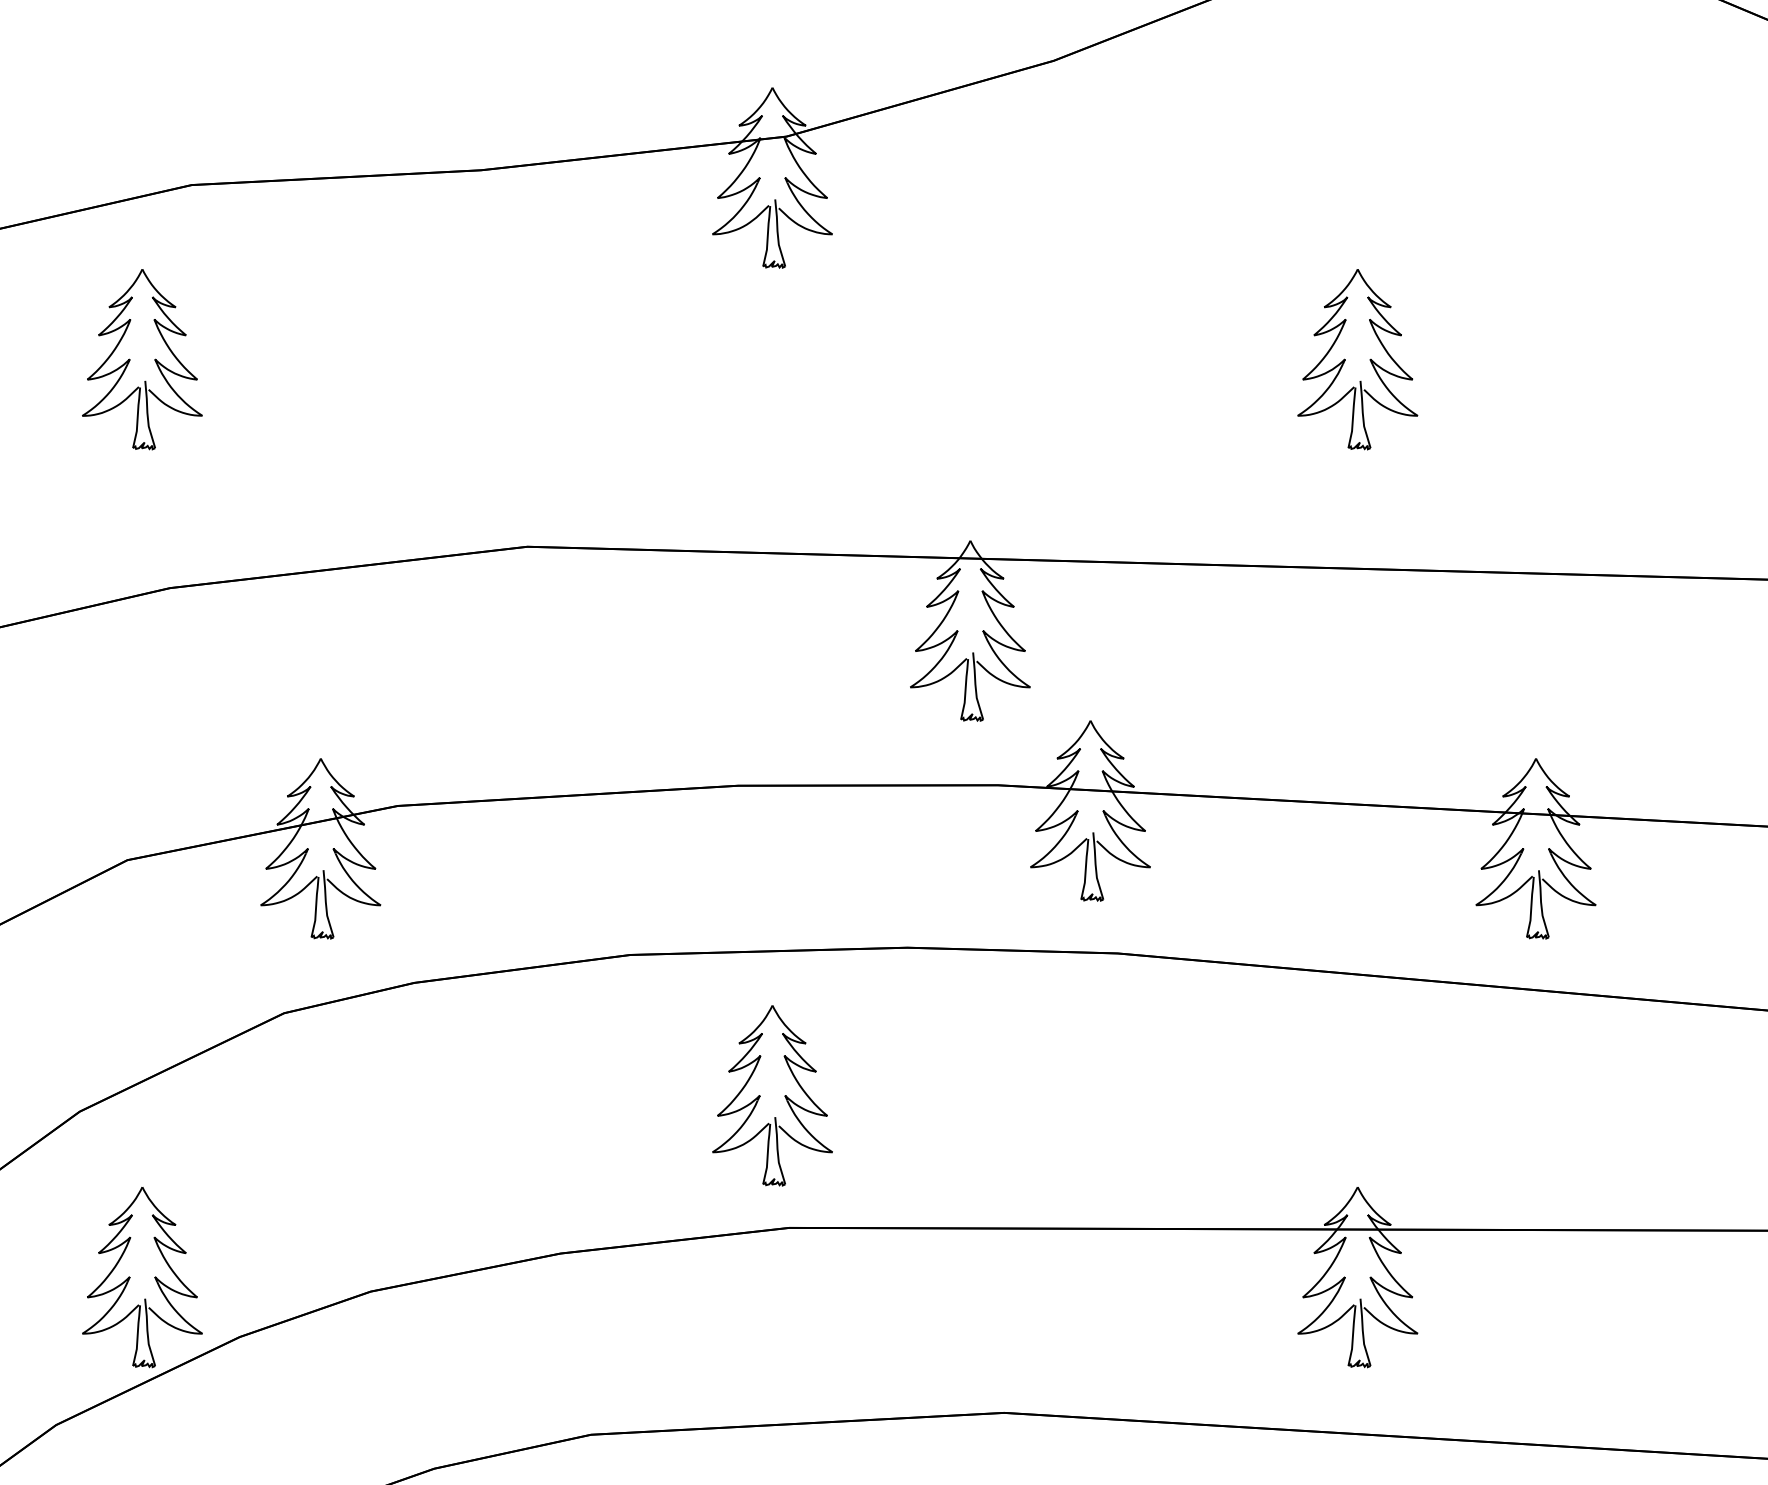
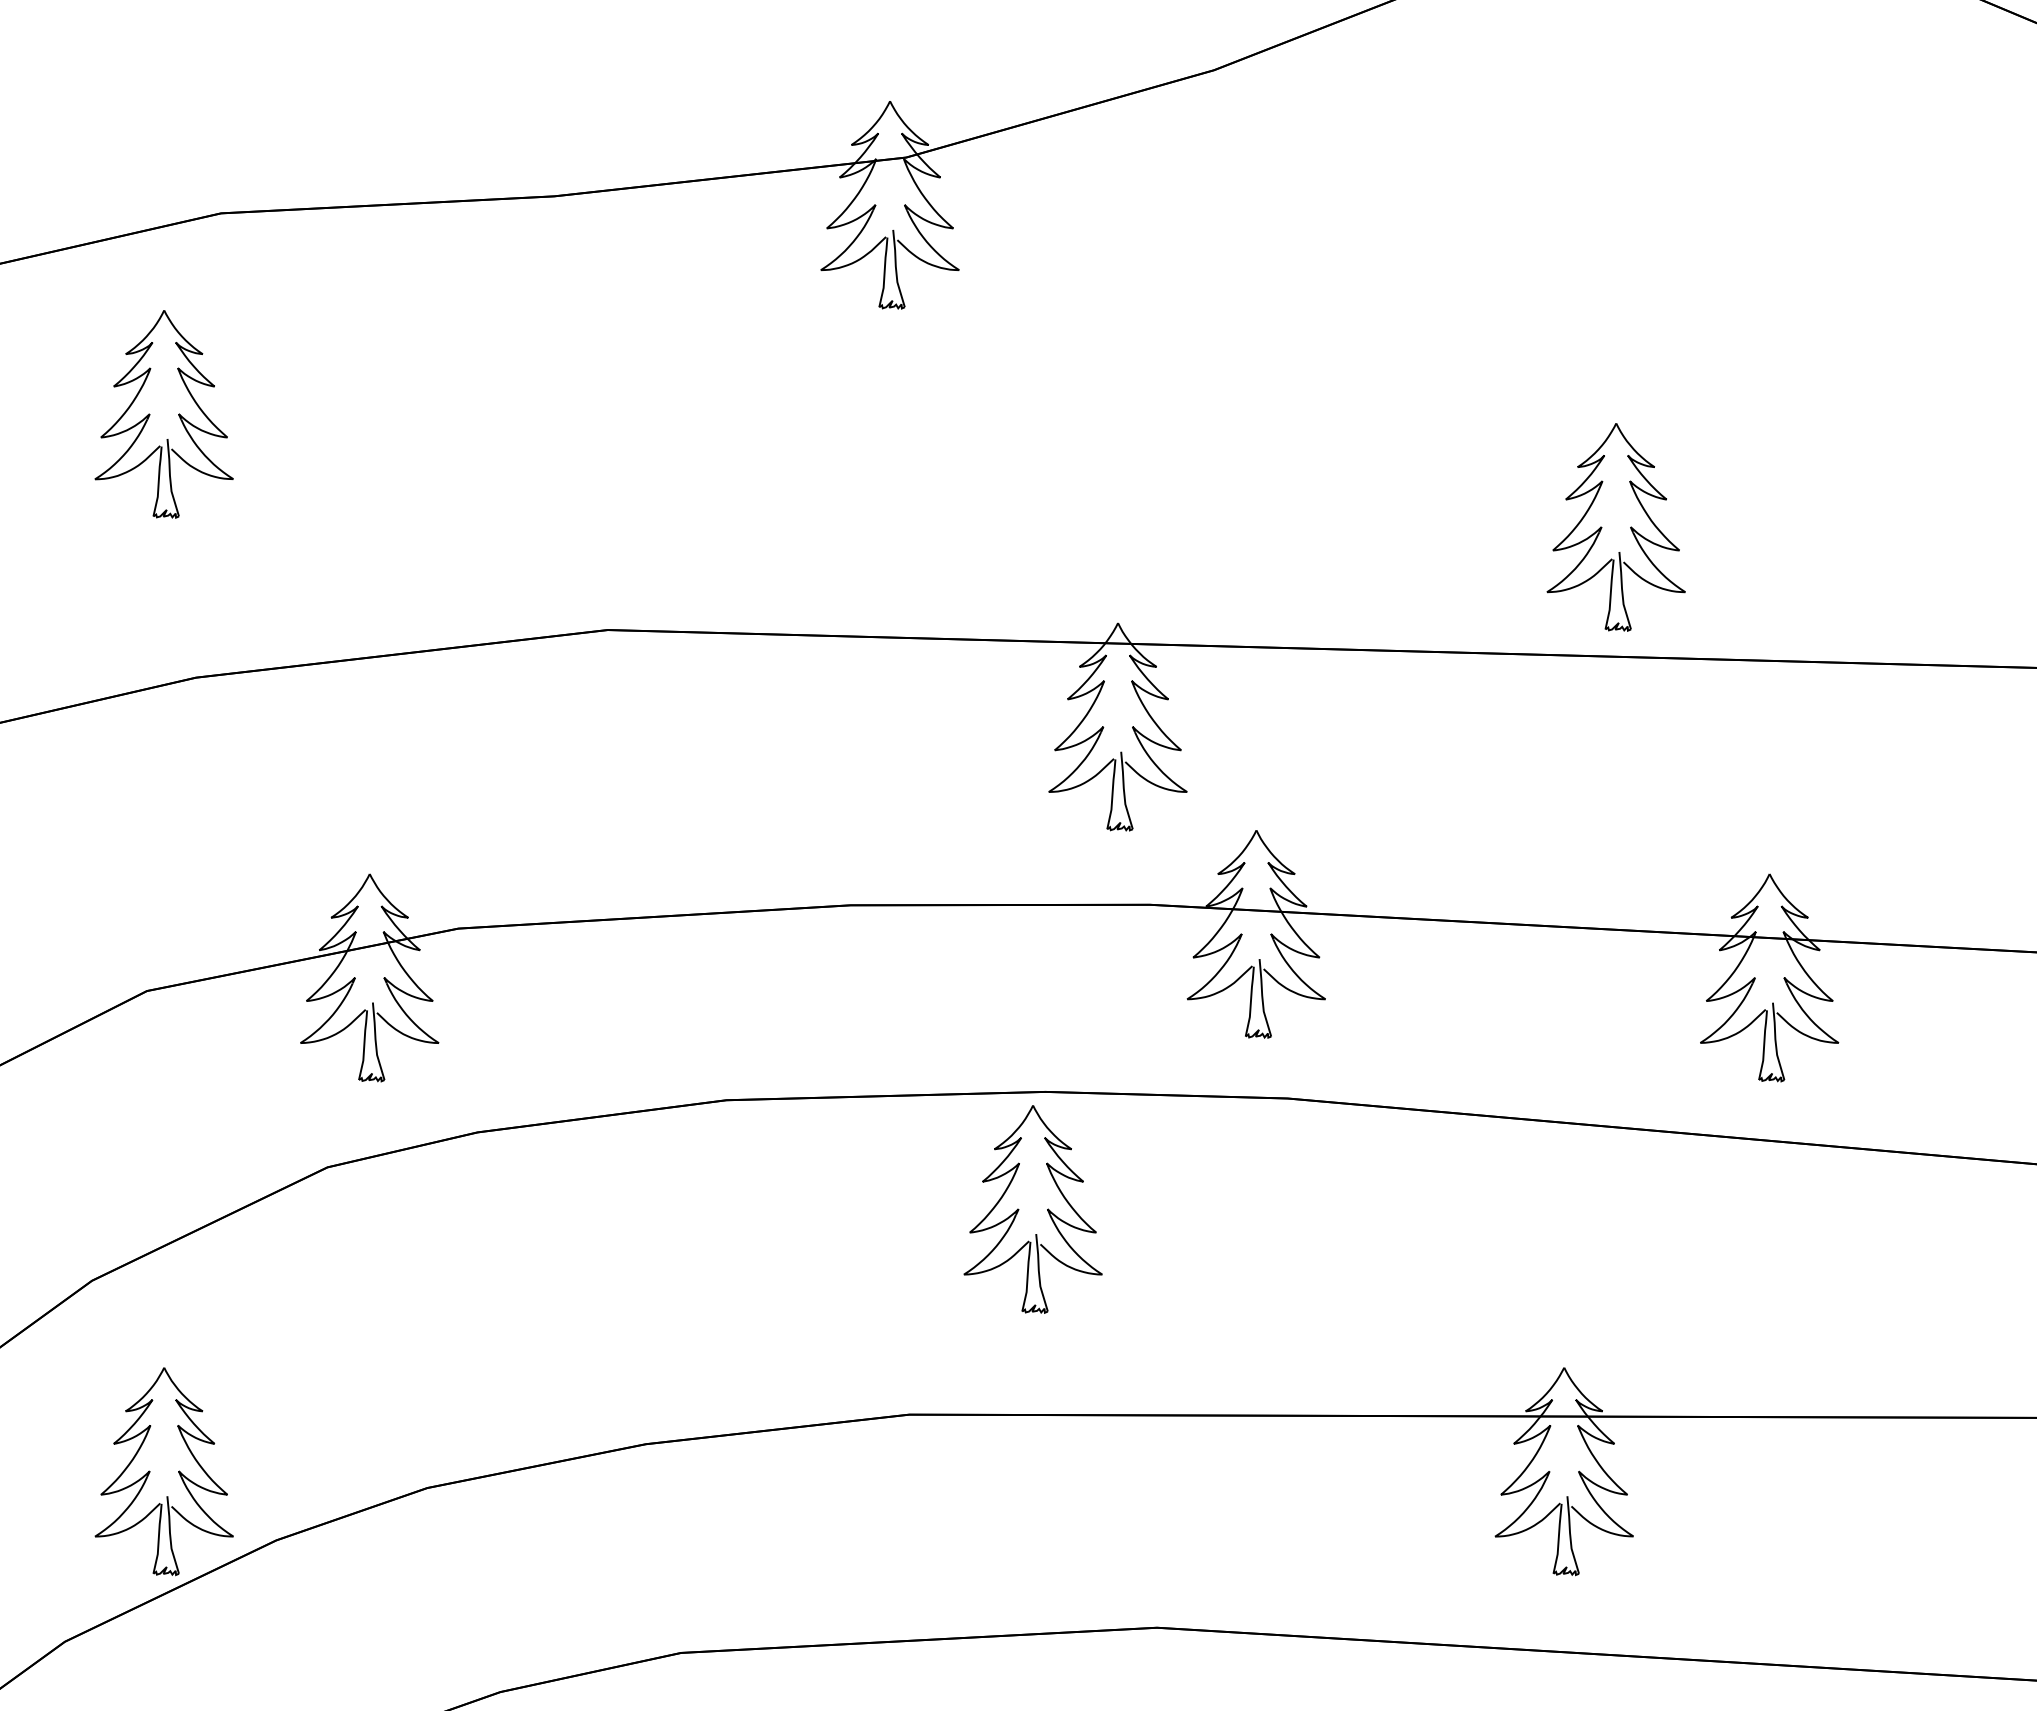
part: (1345, 359) -> (1602, 527), moved
part: (760, 1095) -> (1019, 1209), moved

